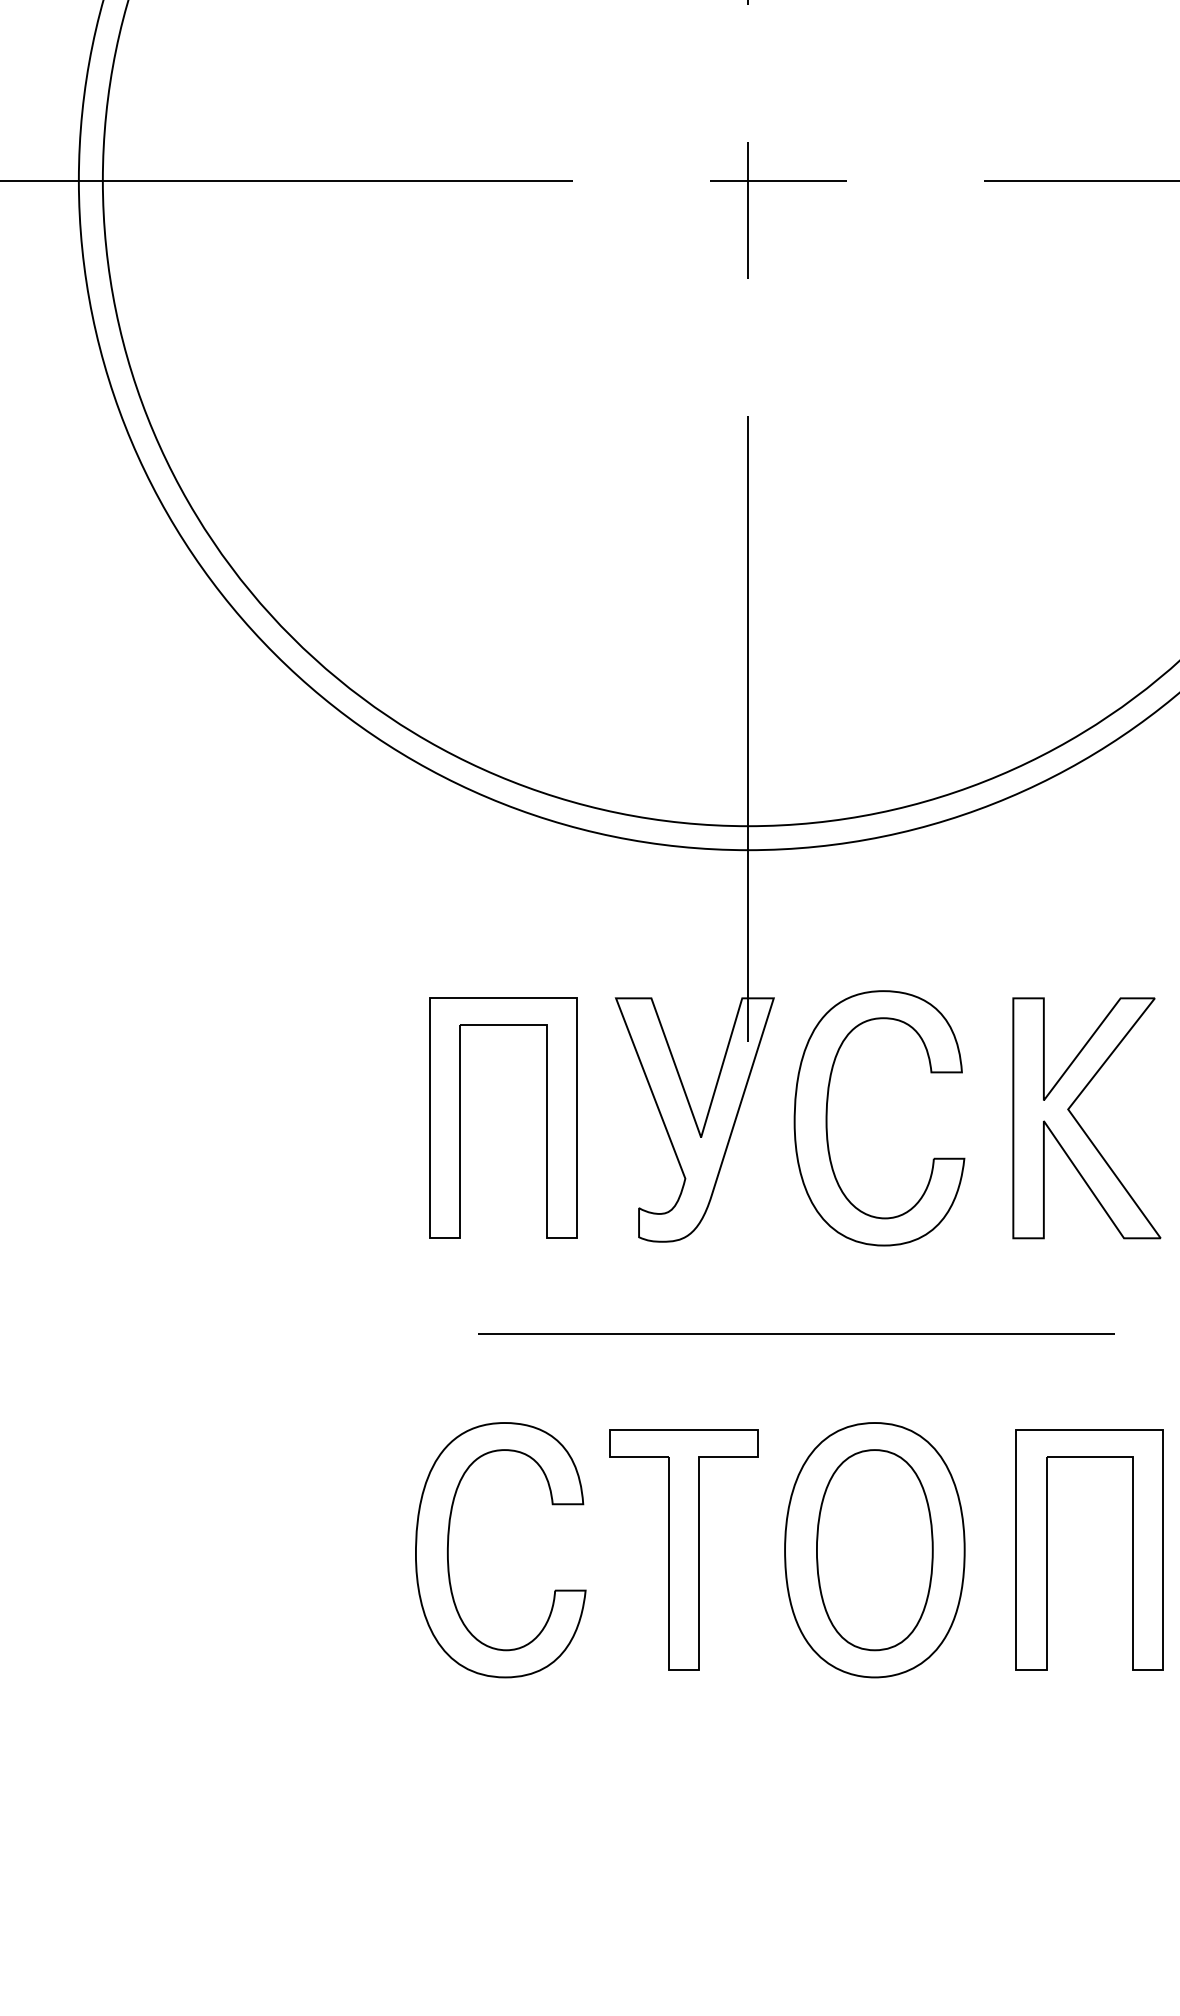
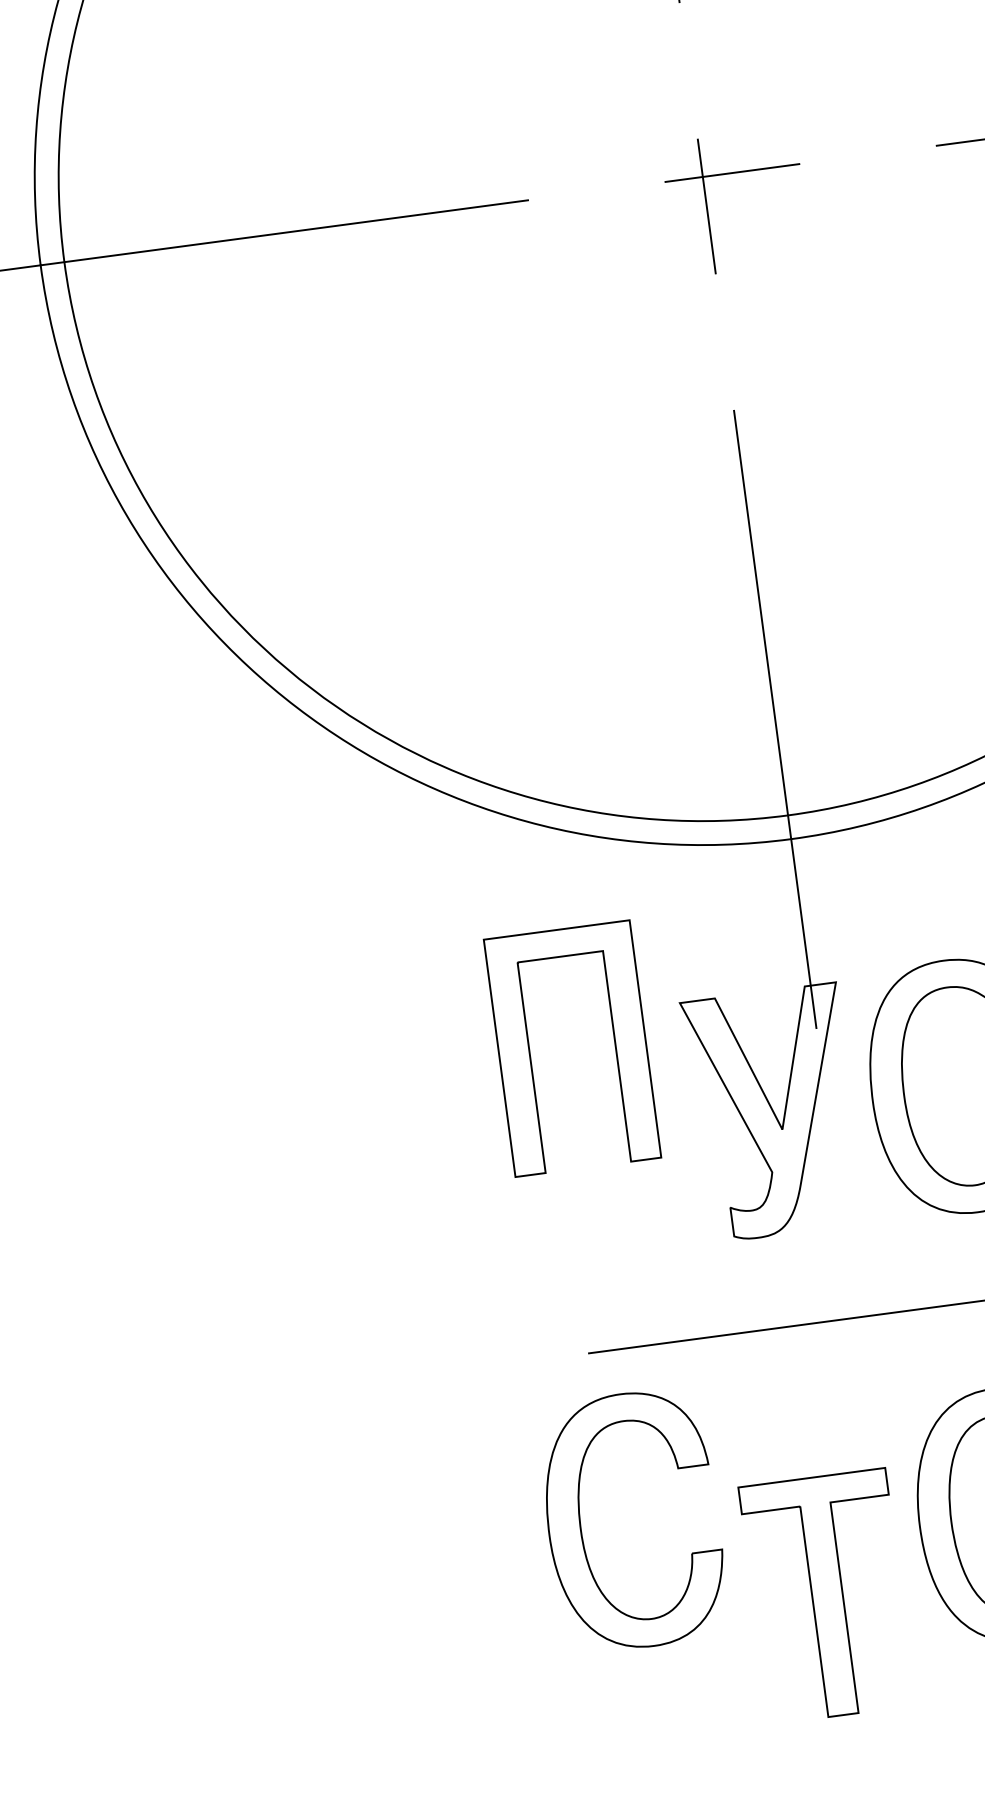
part: (460, 1117) -> (530, 1053), moved
part: (683, 1549) -> (826, 1595), moved
part: (448, 1550) -> (581, 1527), moved

